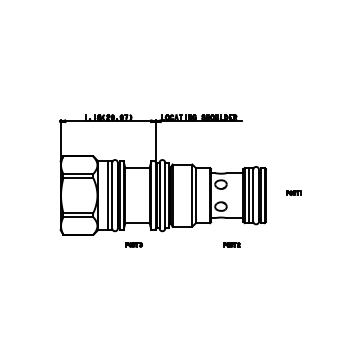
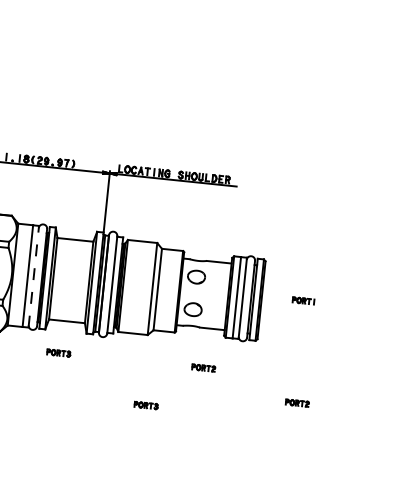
line: (112, 195) -> (34, 276), solid -> dashed
part: (296, 261) -> (296, 402), added
part: (196, 273) -> (146, 404), added

